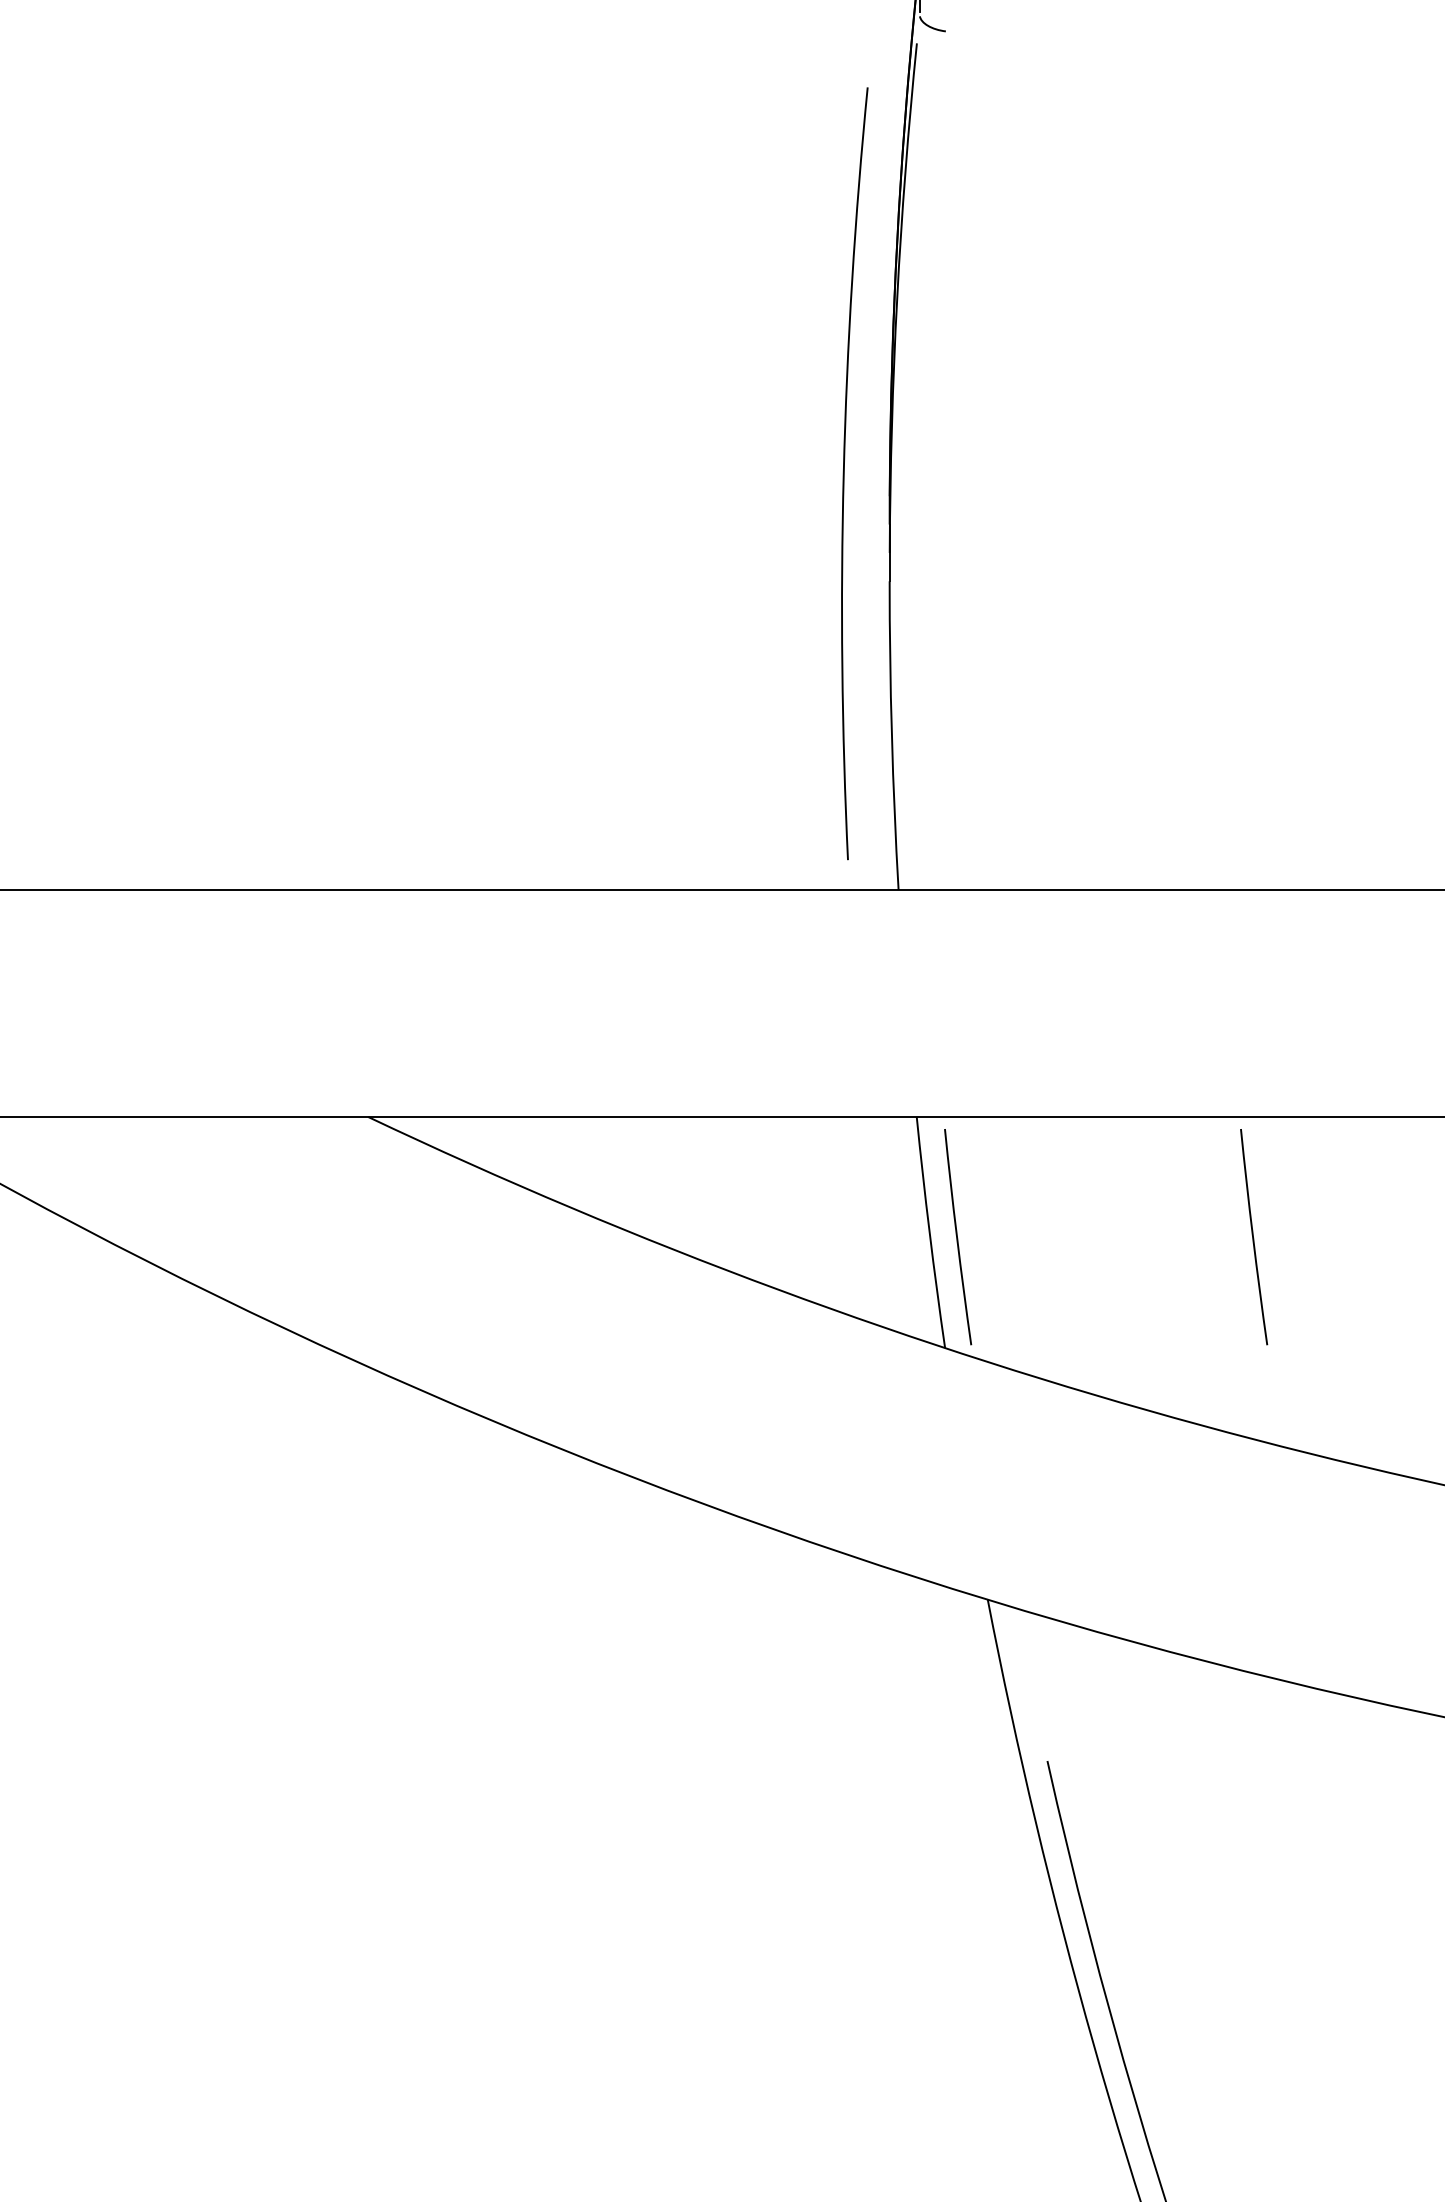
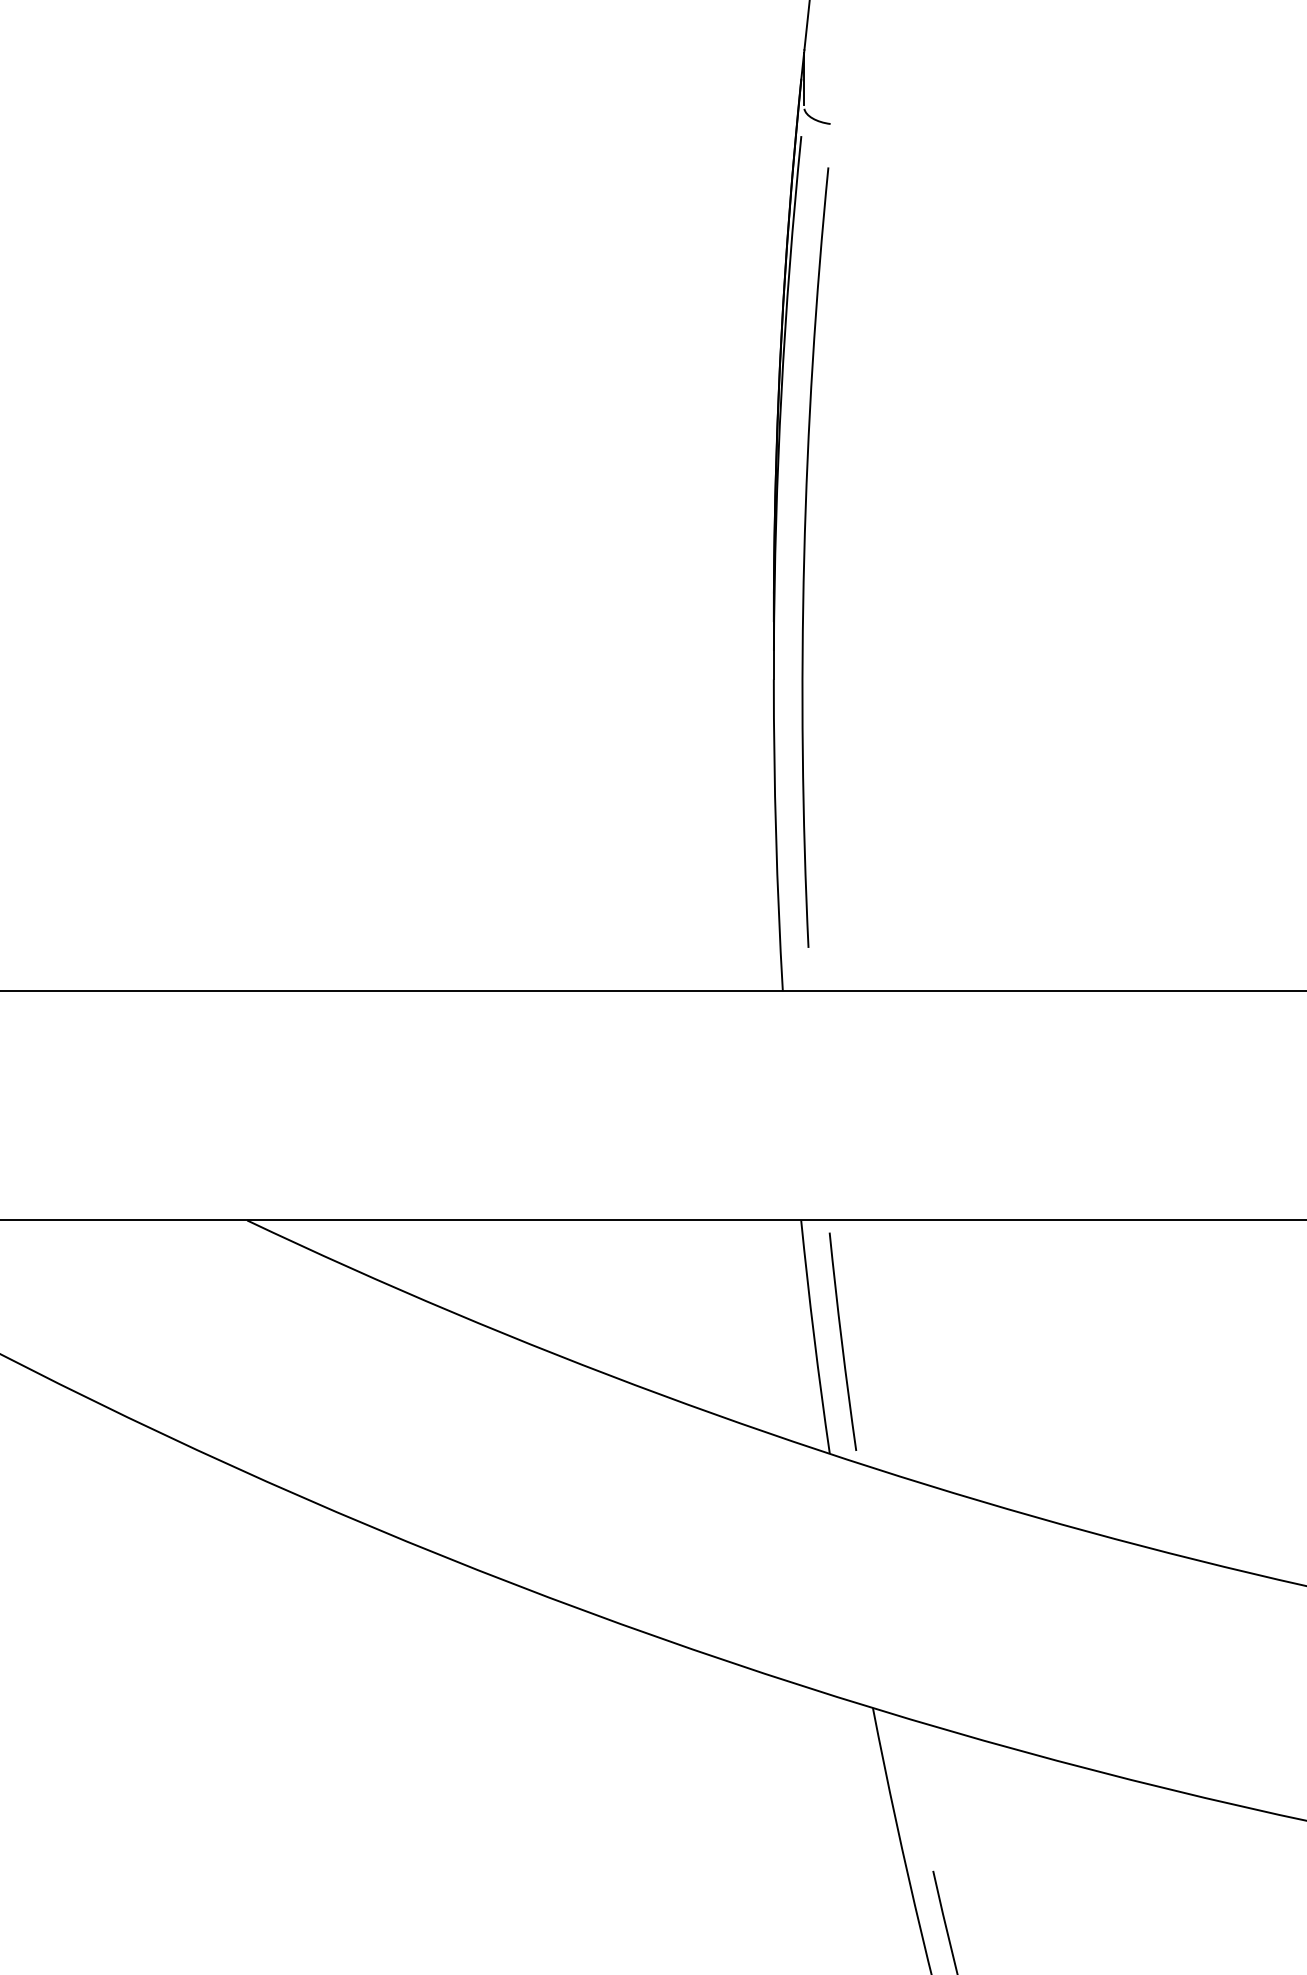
curve: (844, 473) -> (804, 557), moved
curve: (1253, 1237) -> (1141, 1342), removed

